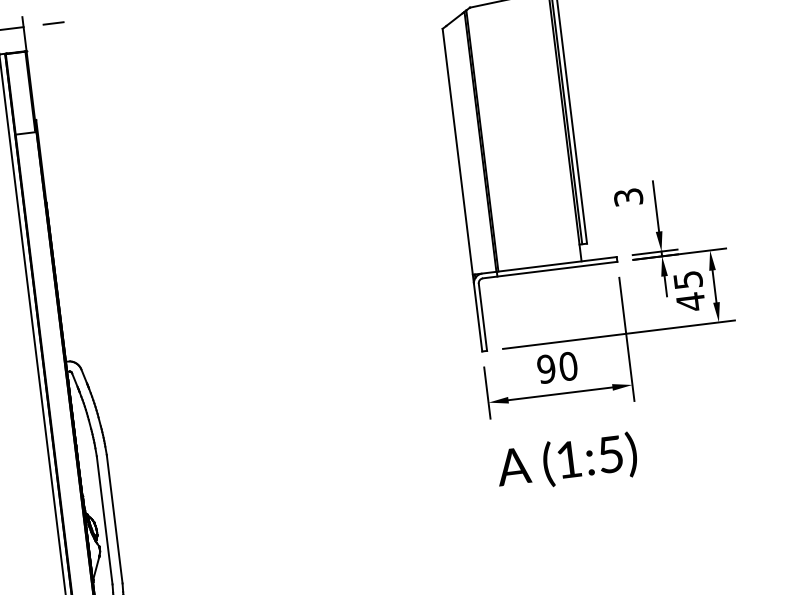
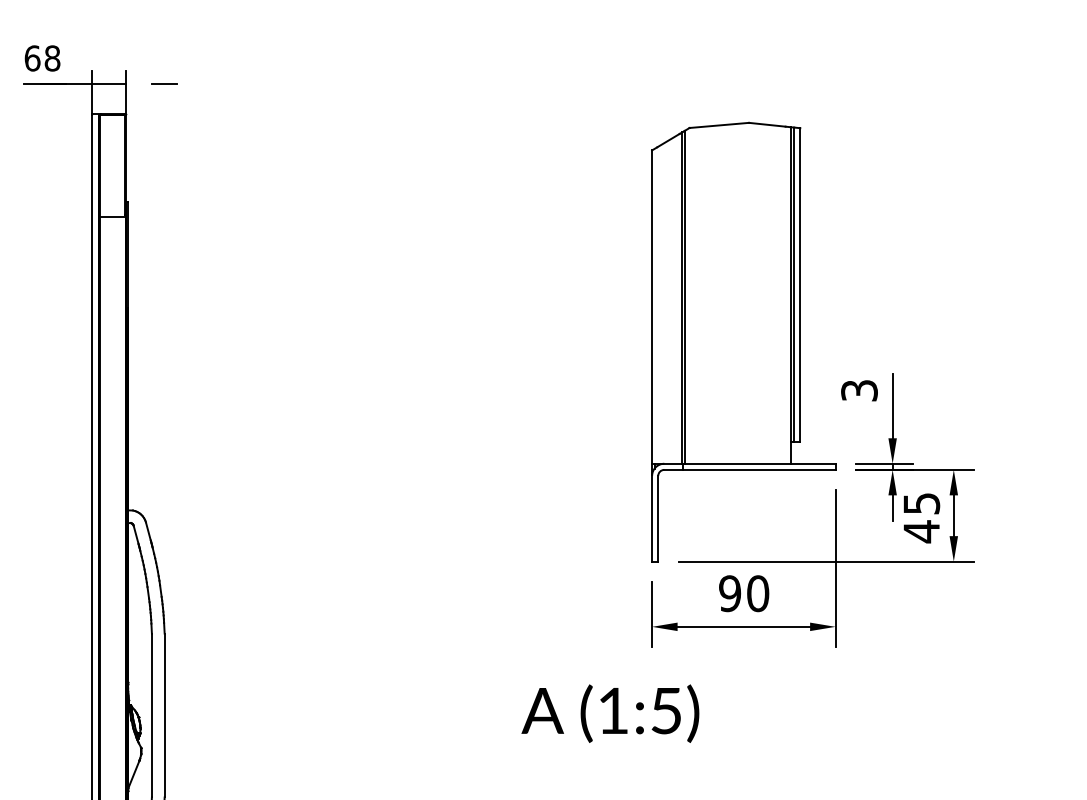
text: (567, 462) -> (610, 713), moved

